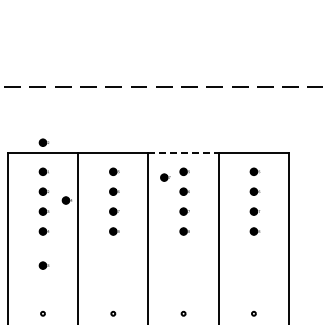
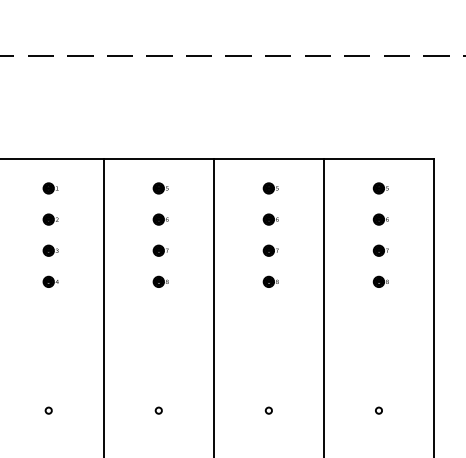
part: (43, 142) -> (49, 142), removed
line: (184, 153) -> (270, 159), dashed -> solid
part: (165, 177) -> (240, 197), removed
part: (66, 200) -> (85, 233), removed
part: (43, 265) -> (49, 335), removed

